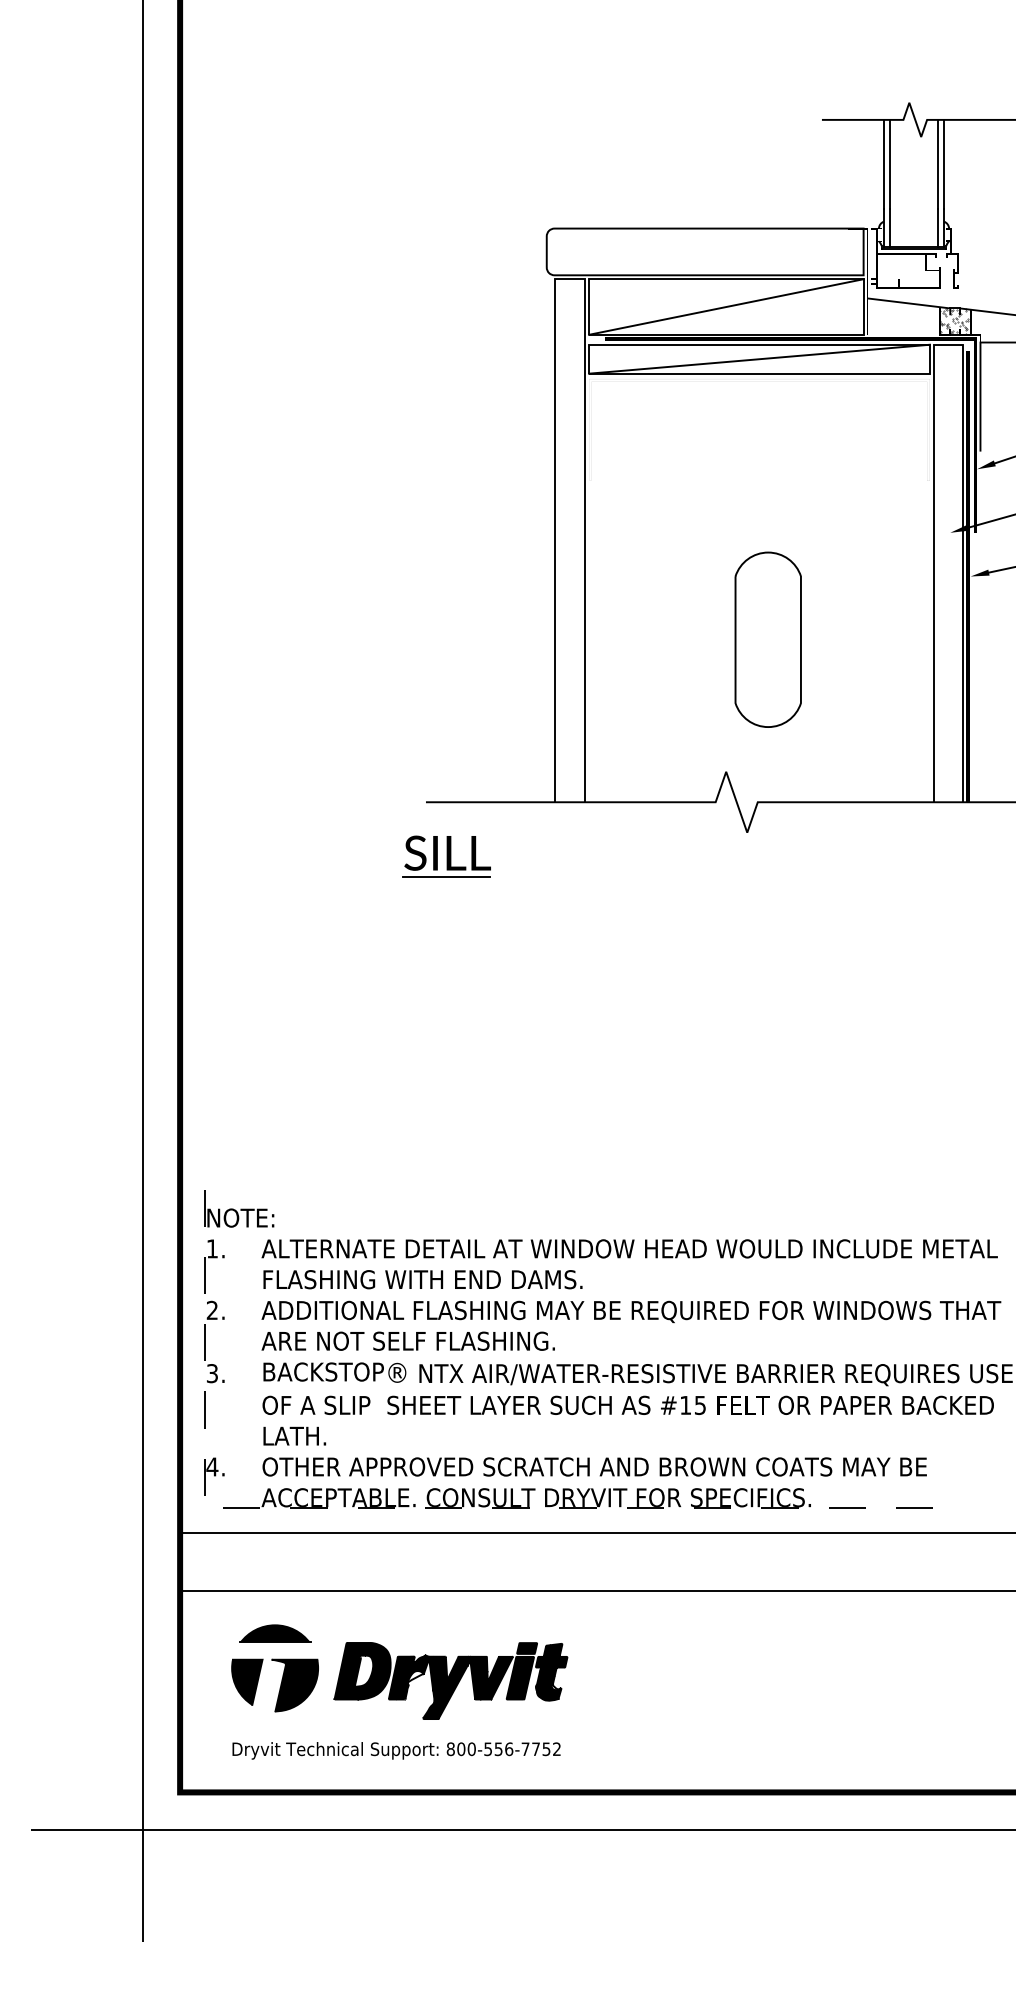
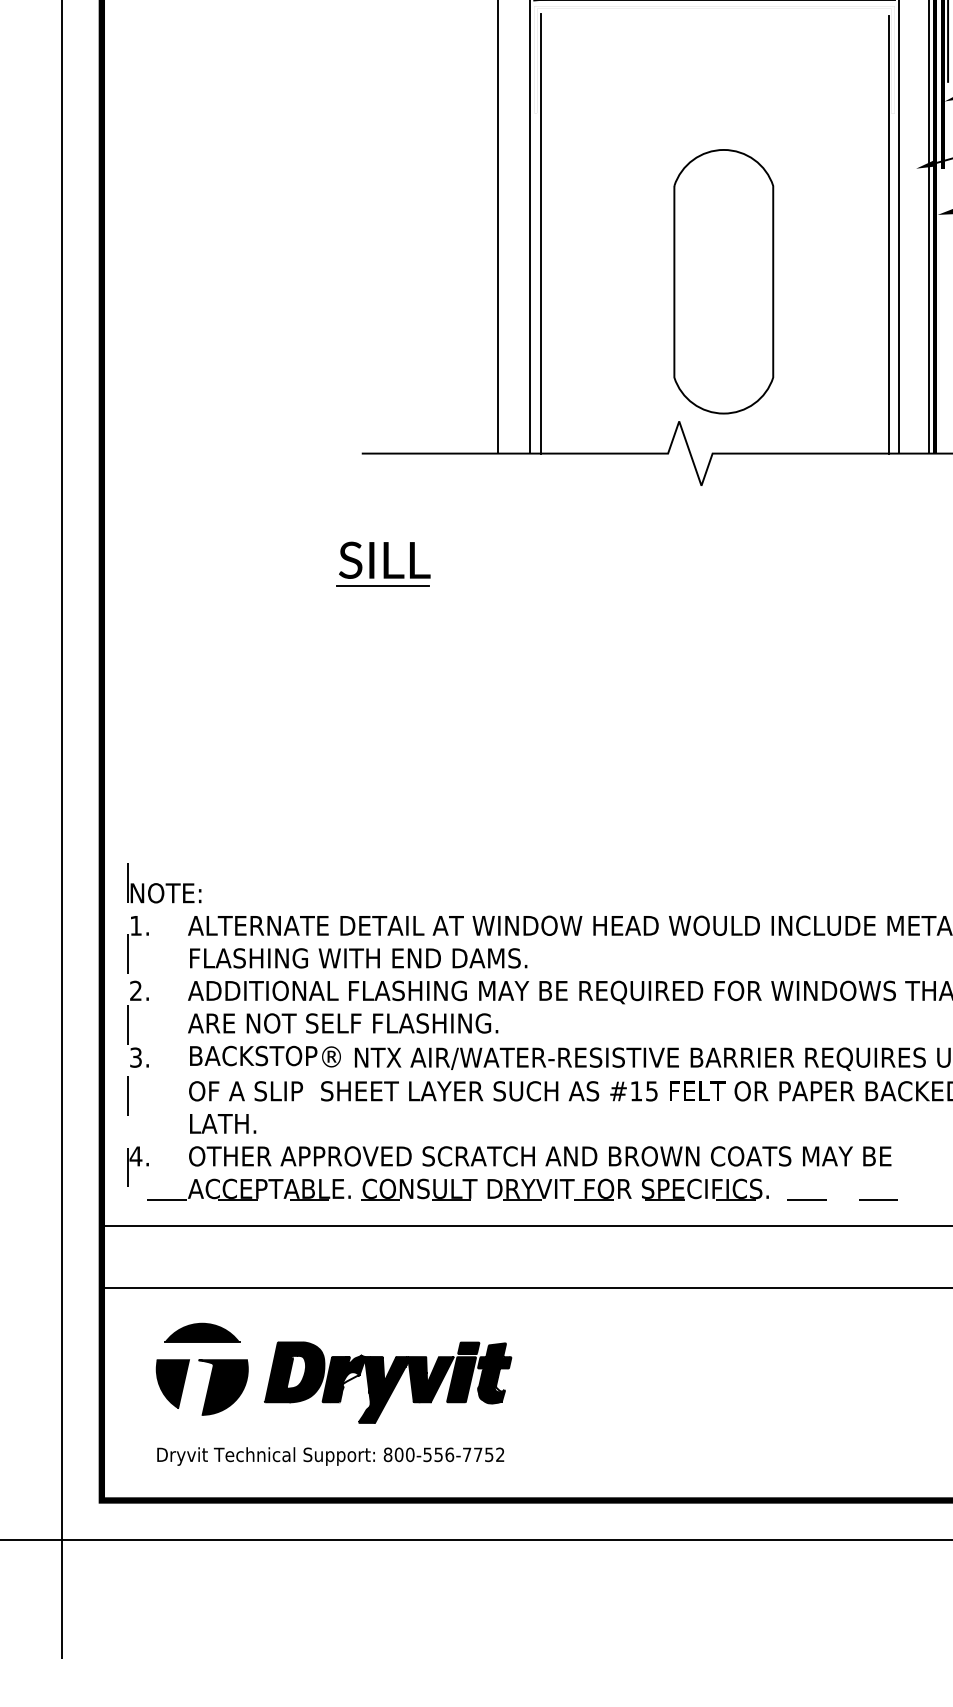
line: (595, 594) -> (541, 233), added
line: (924, 594) -> (888, 233), added
part: (767, 639) -> (722, 281), size x1.43
part: (446, 856) -> (383, 563), moved

